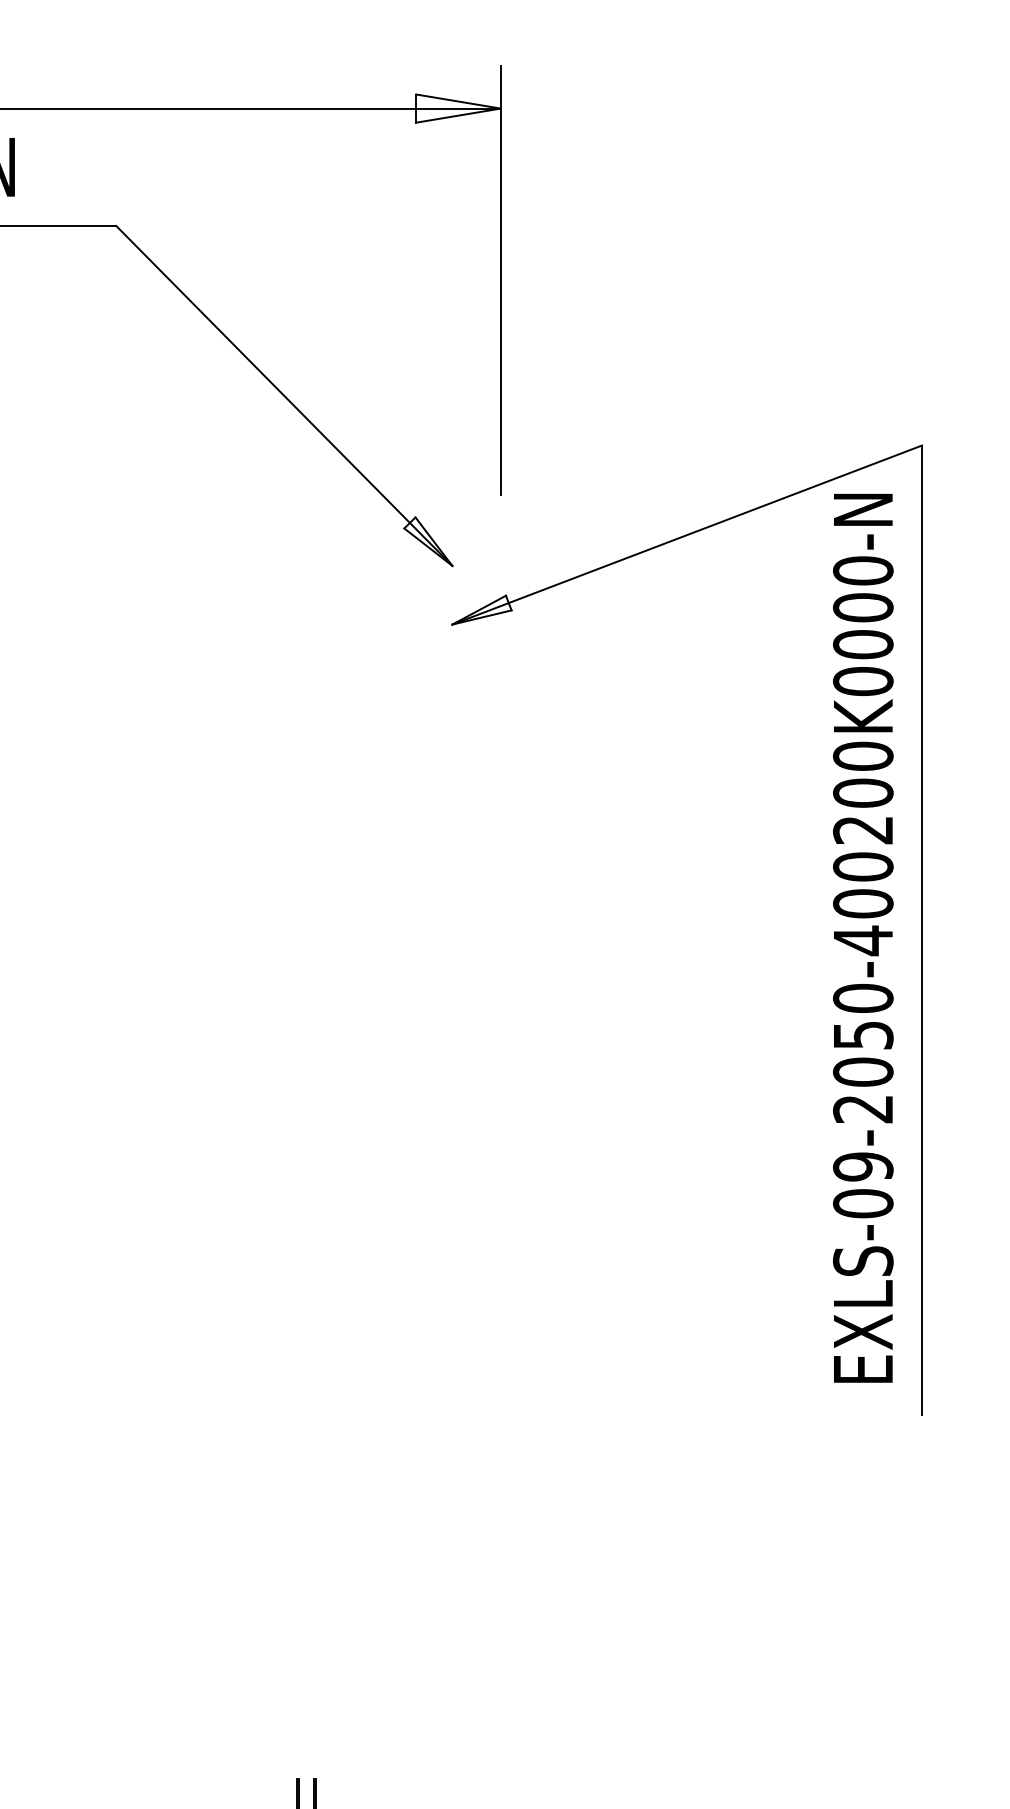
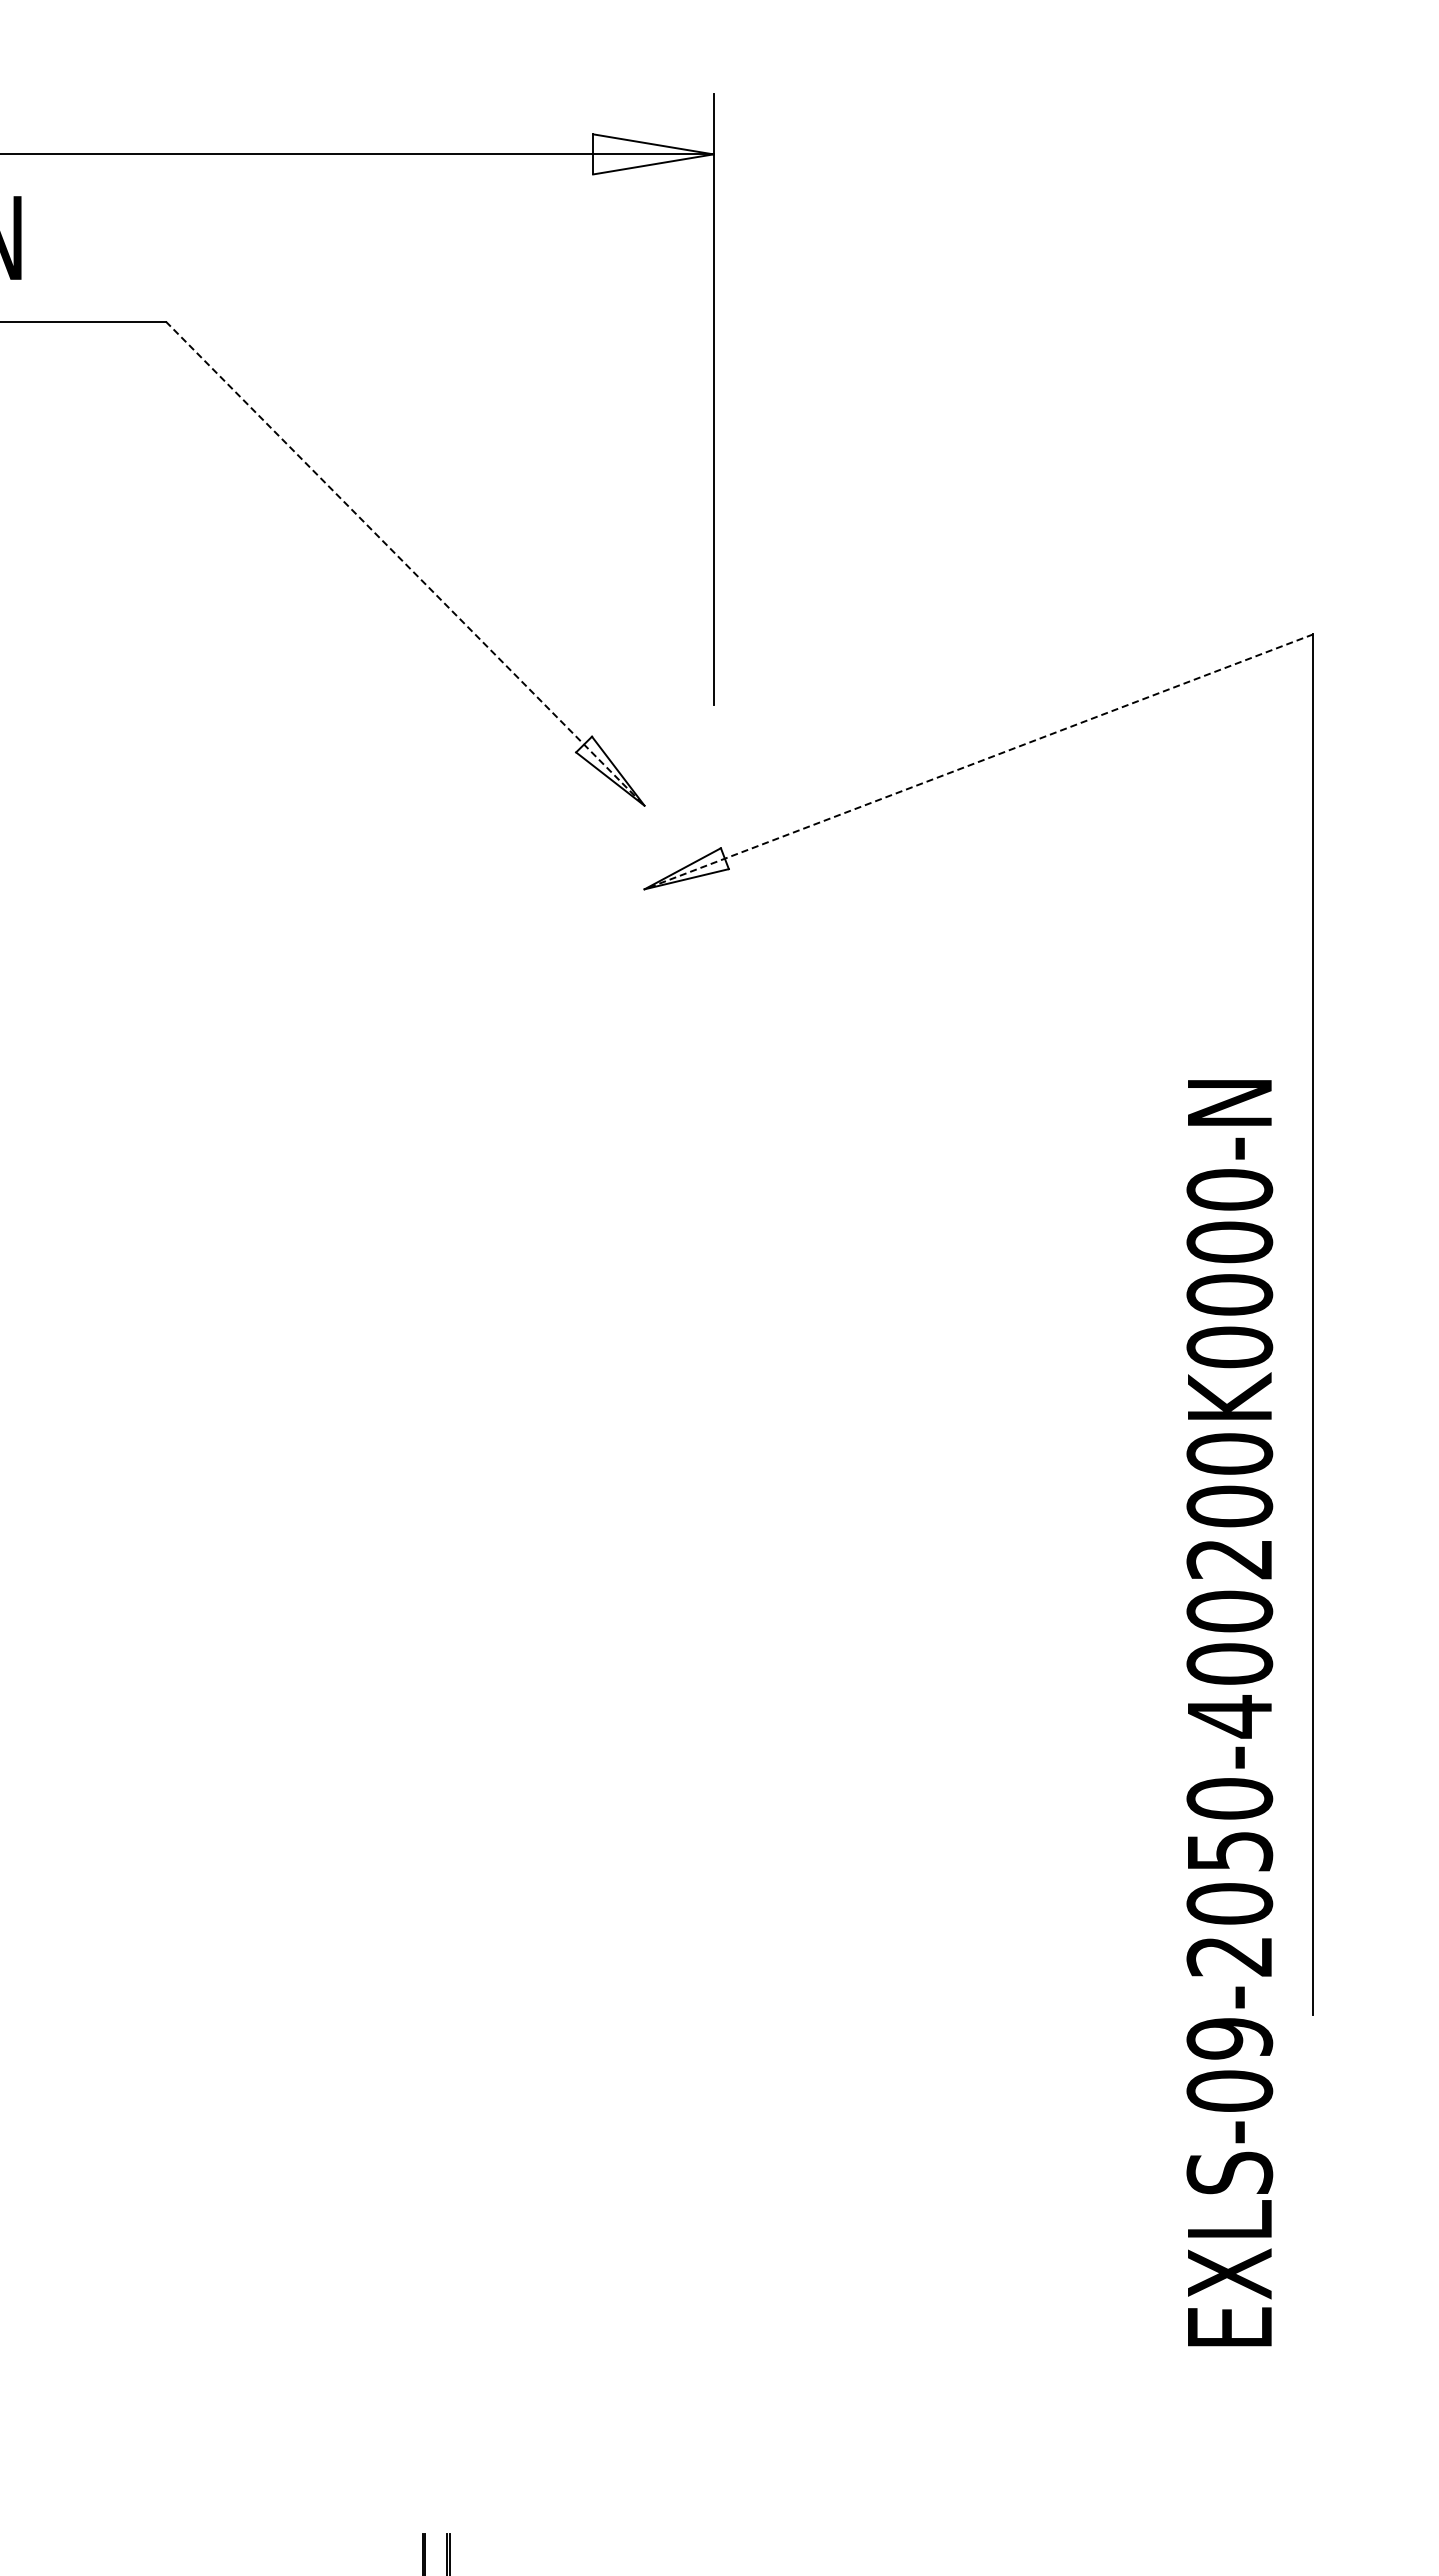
line: (284, 396) -> (405, 564), solid -> dashed
line: (686, 534) -> (978, 761), solid -> dashed
text: (863, 938) -> (1229, 1713), moved

